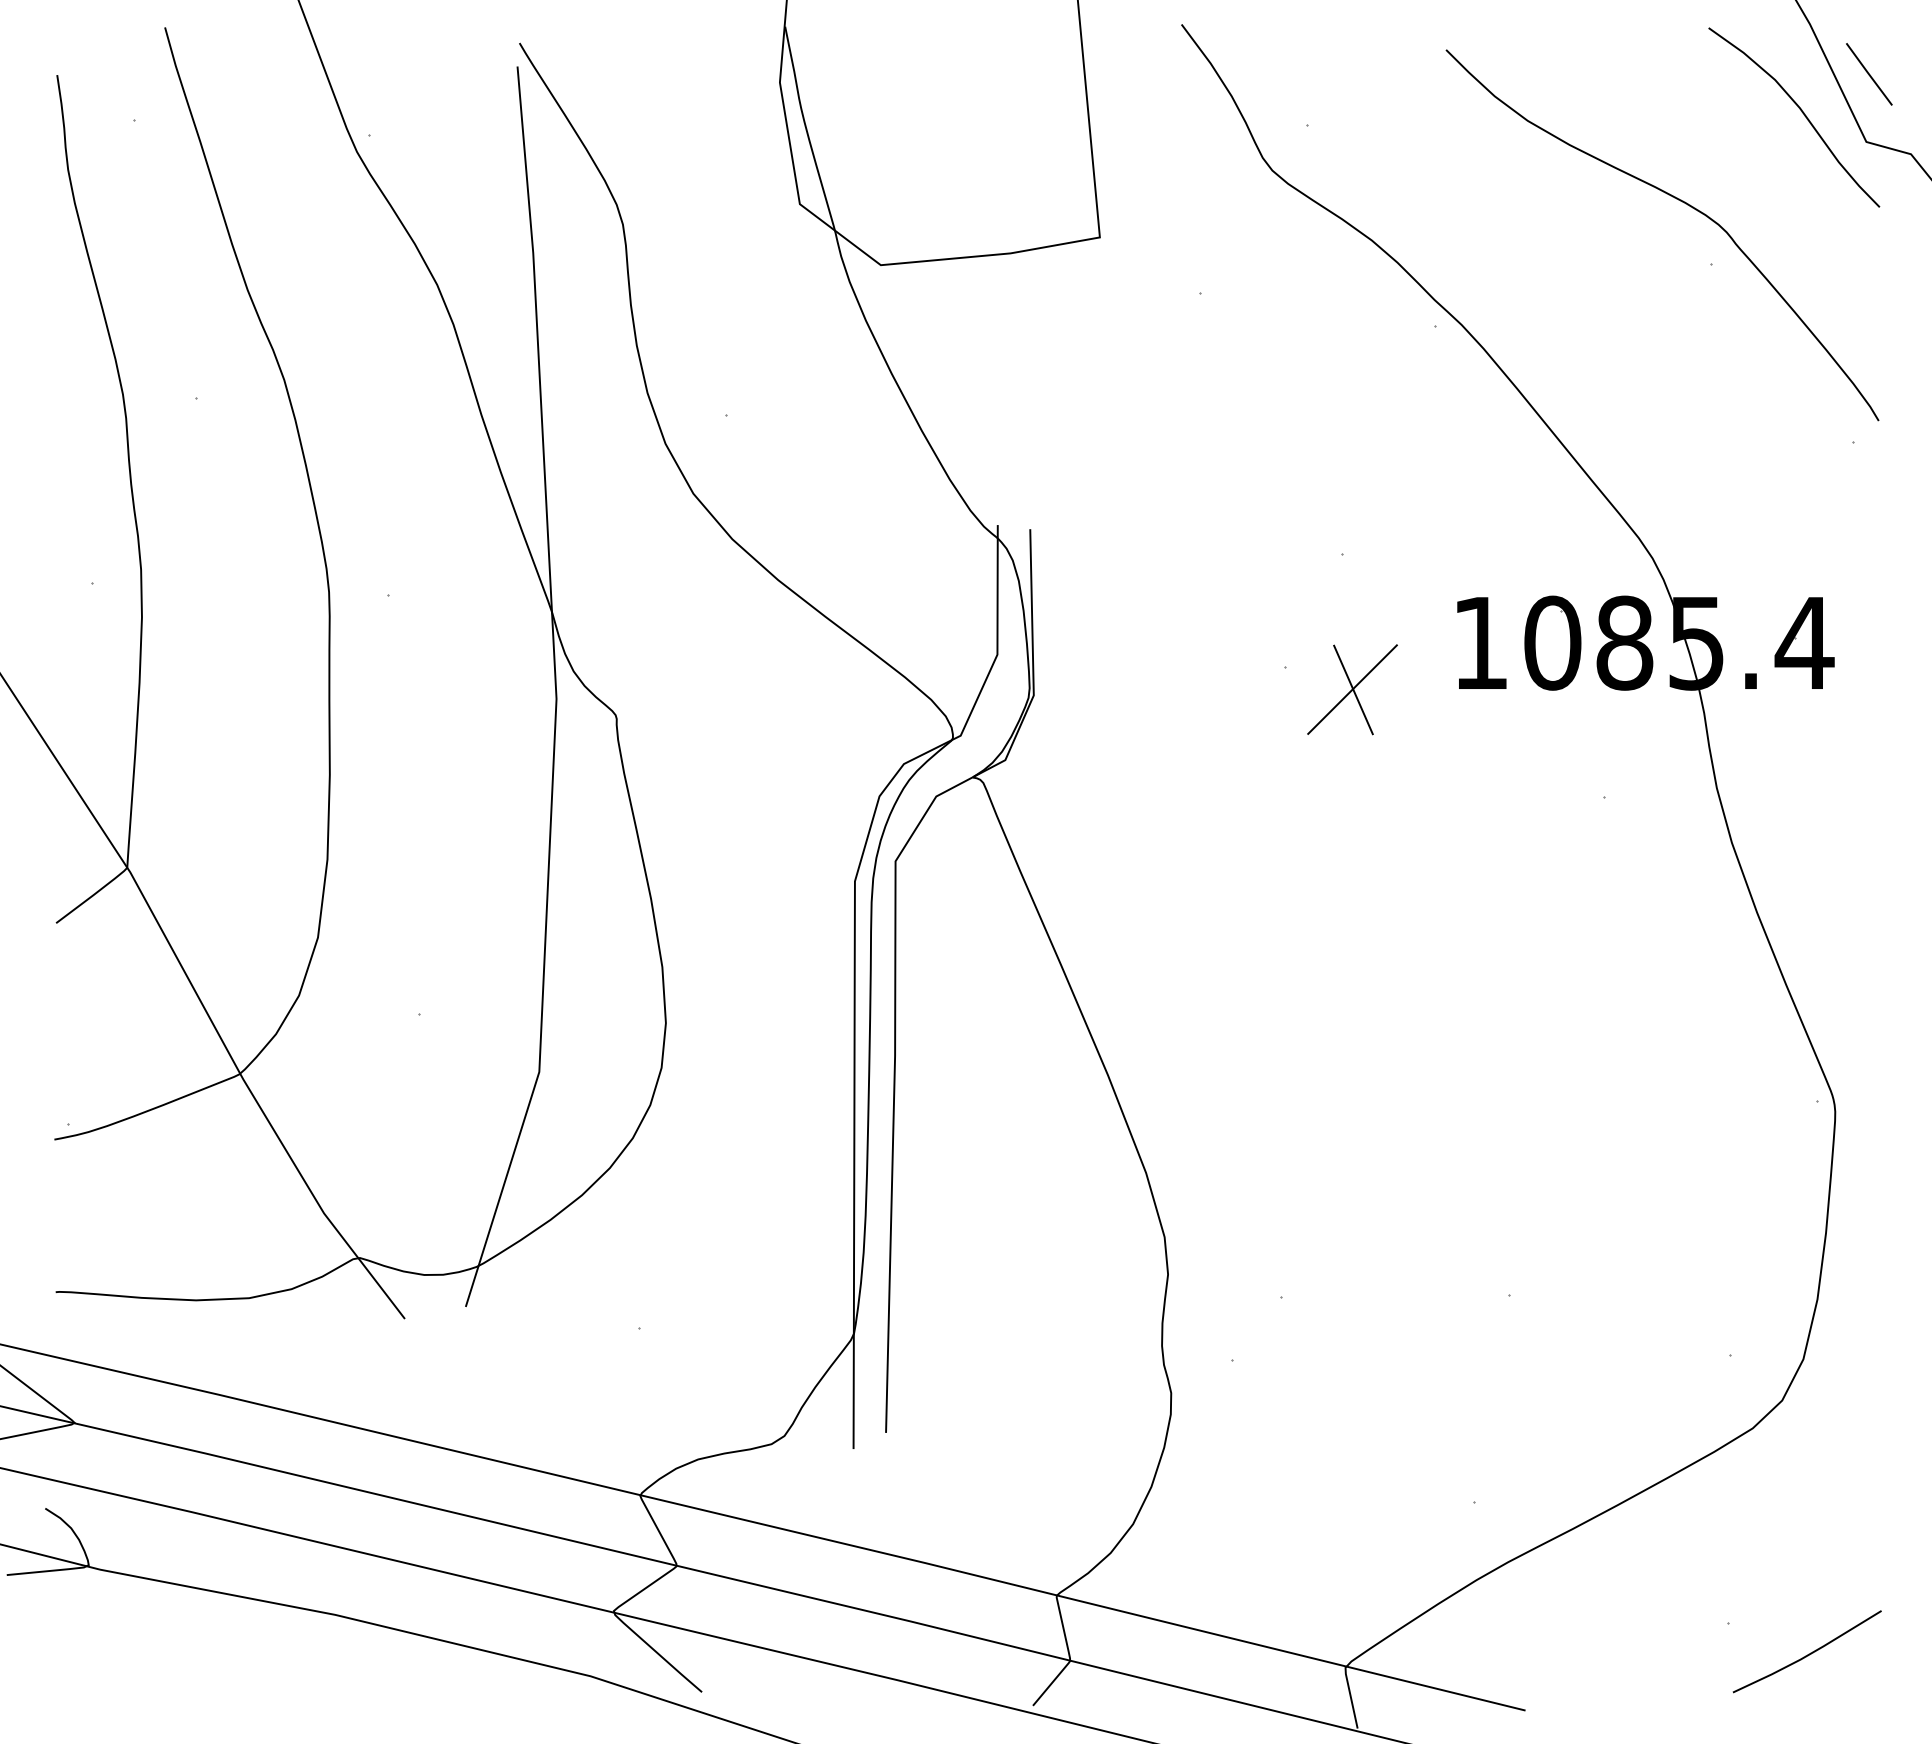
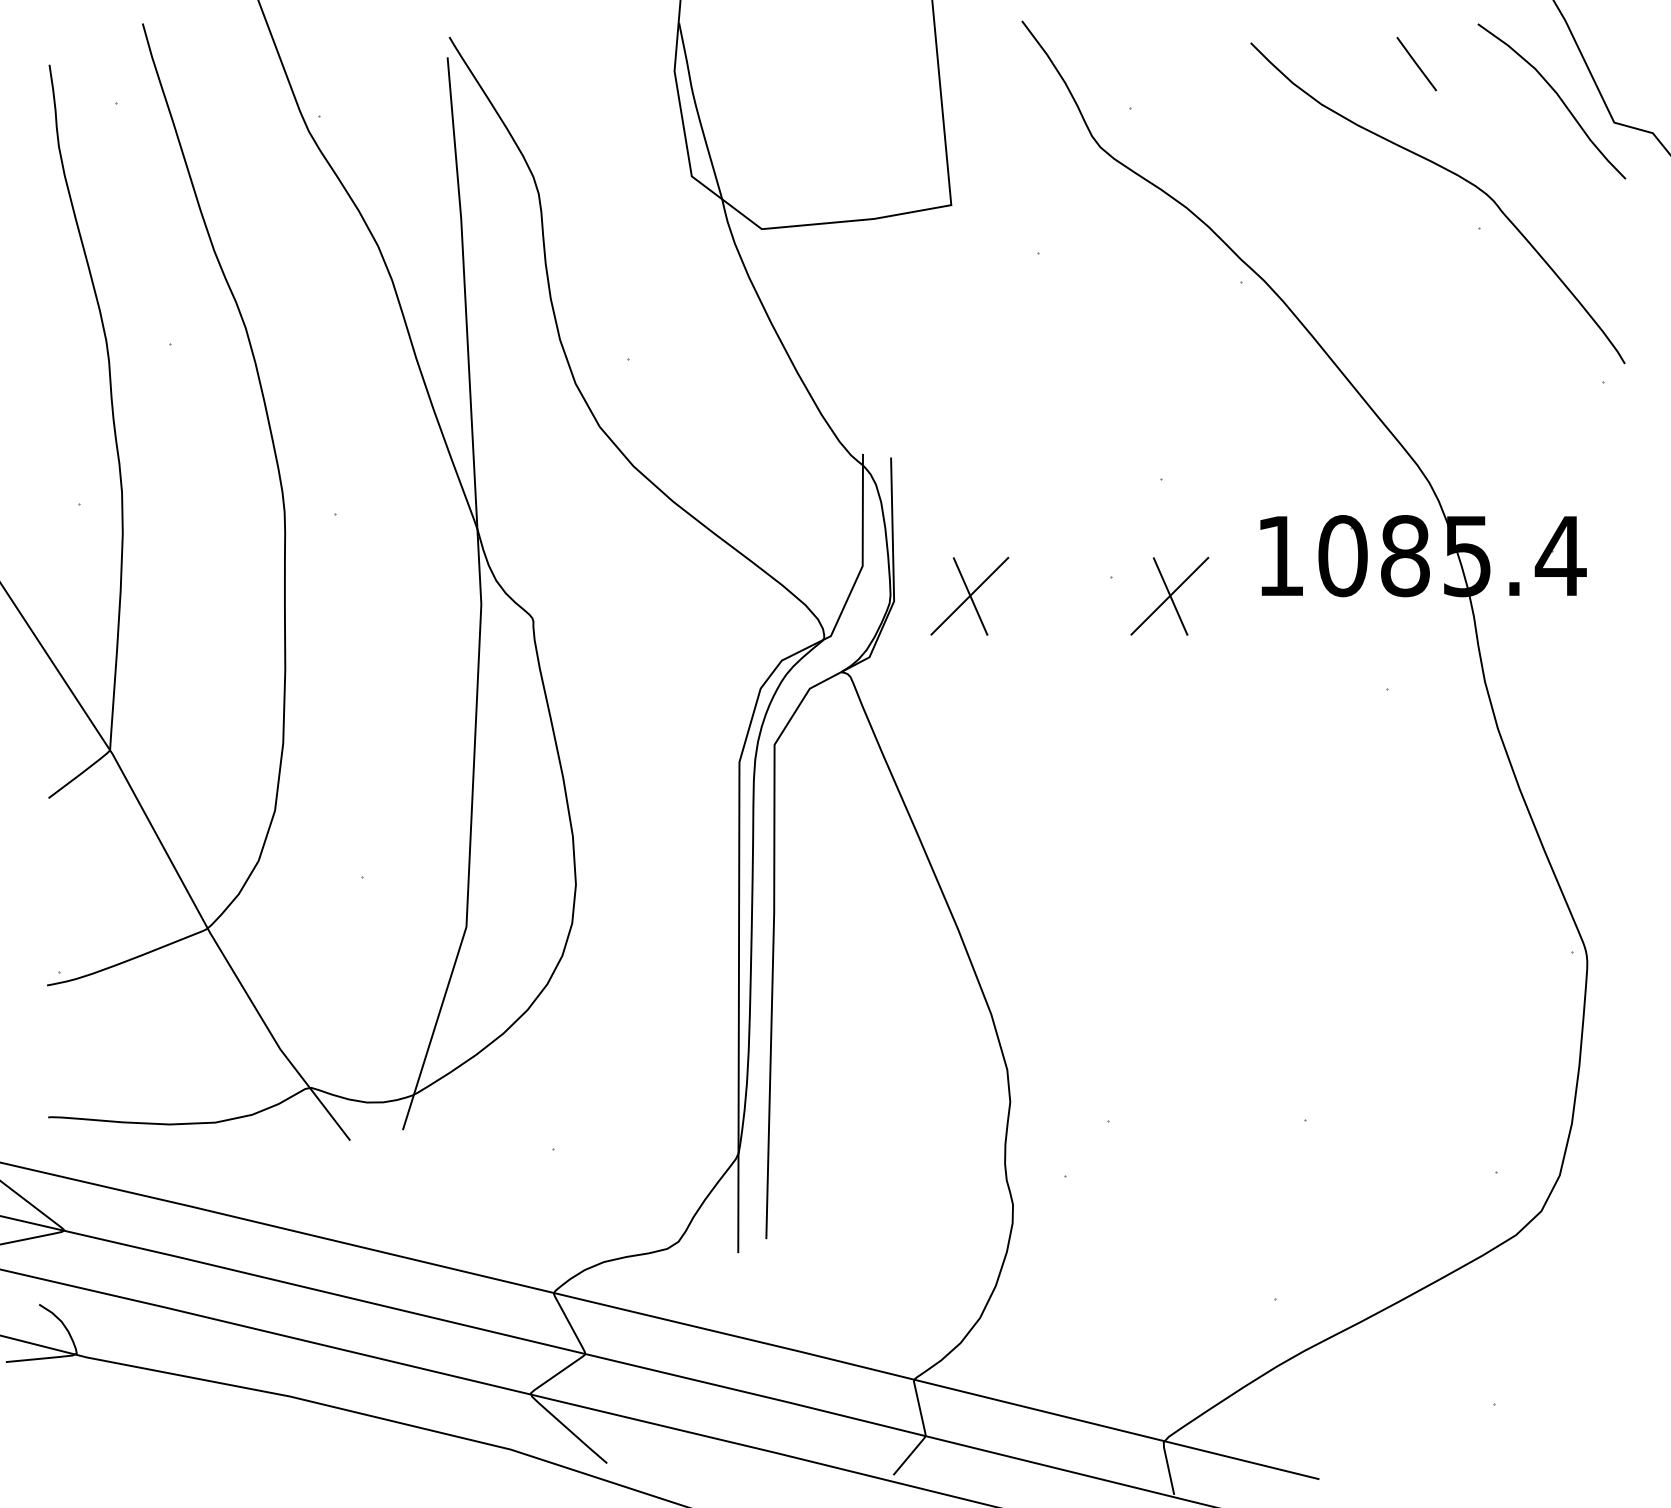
line: (1868, 74) -> (1416, 64), moved
part: (1120, 688) -> (969, 595), added
line: (1807, 1654) -> (1563, 1430), removed

